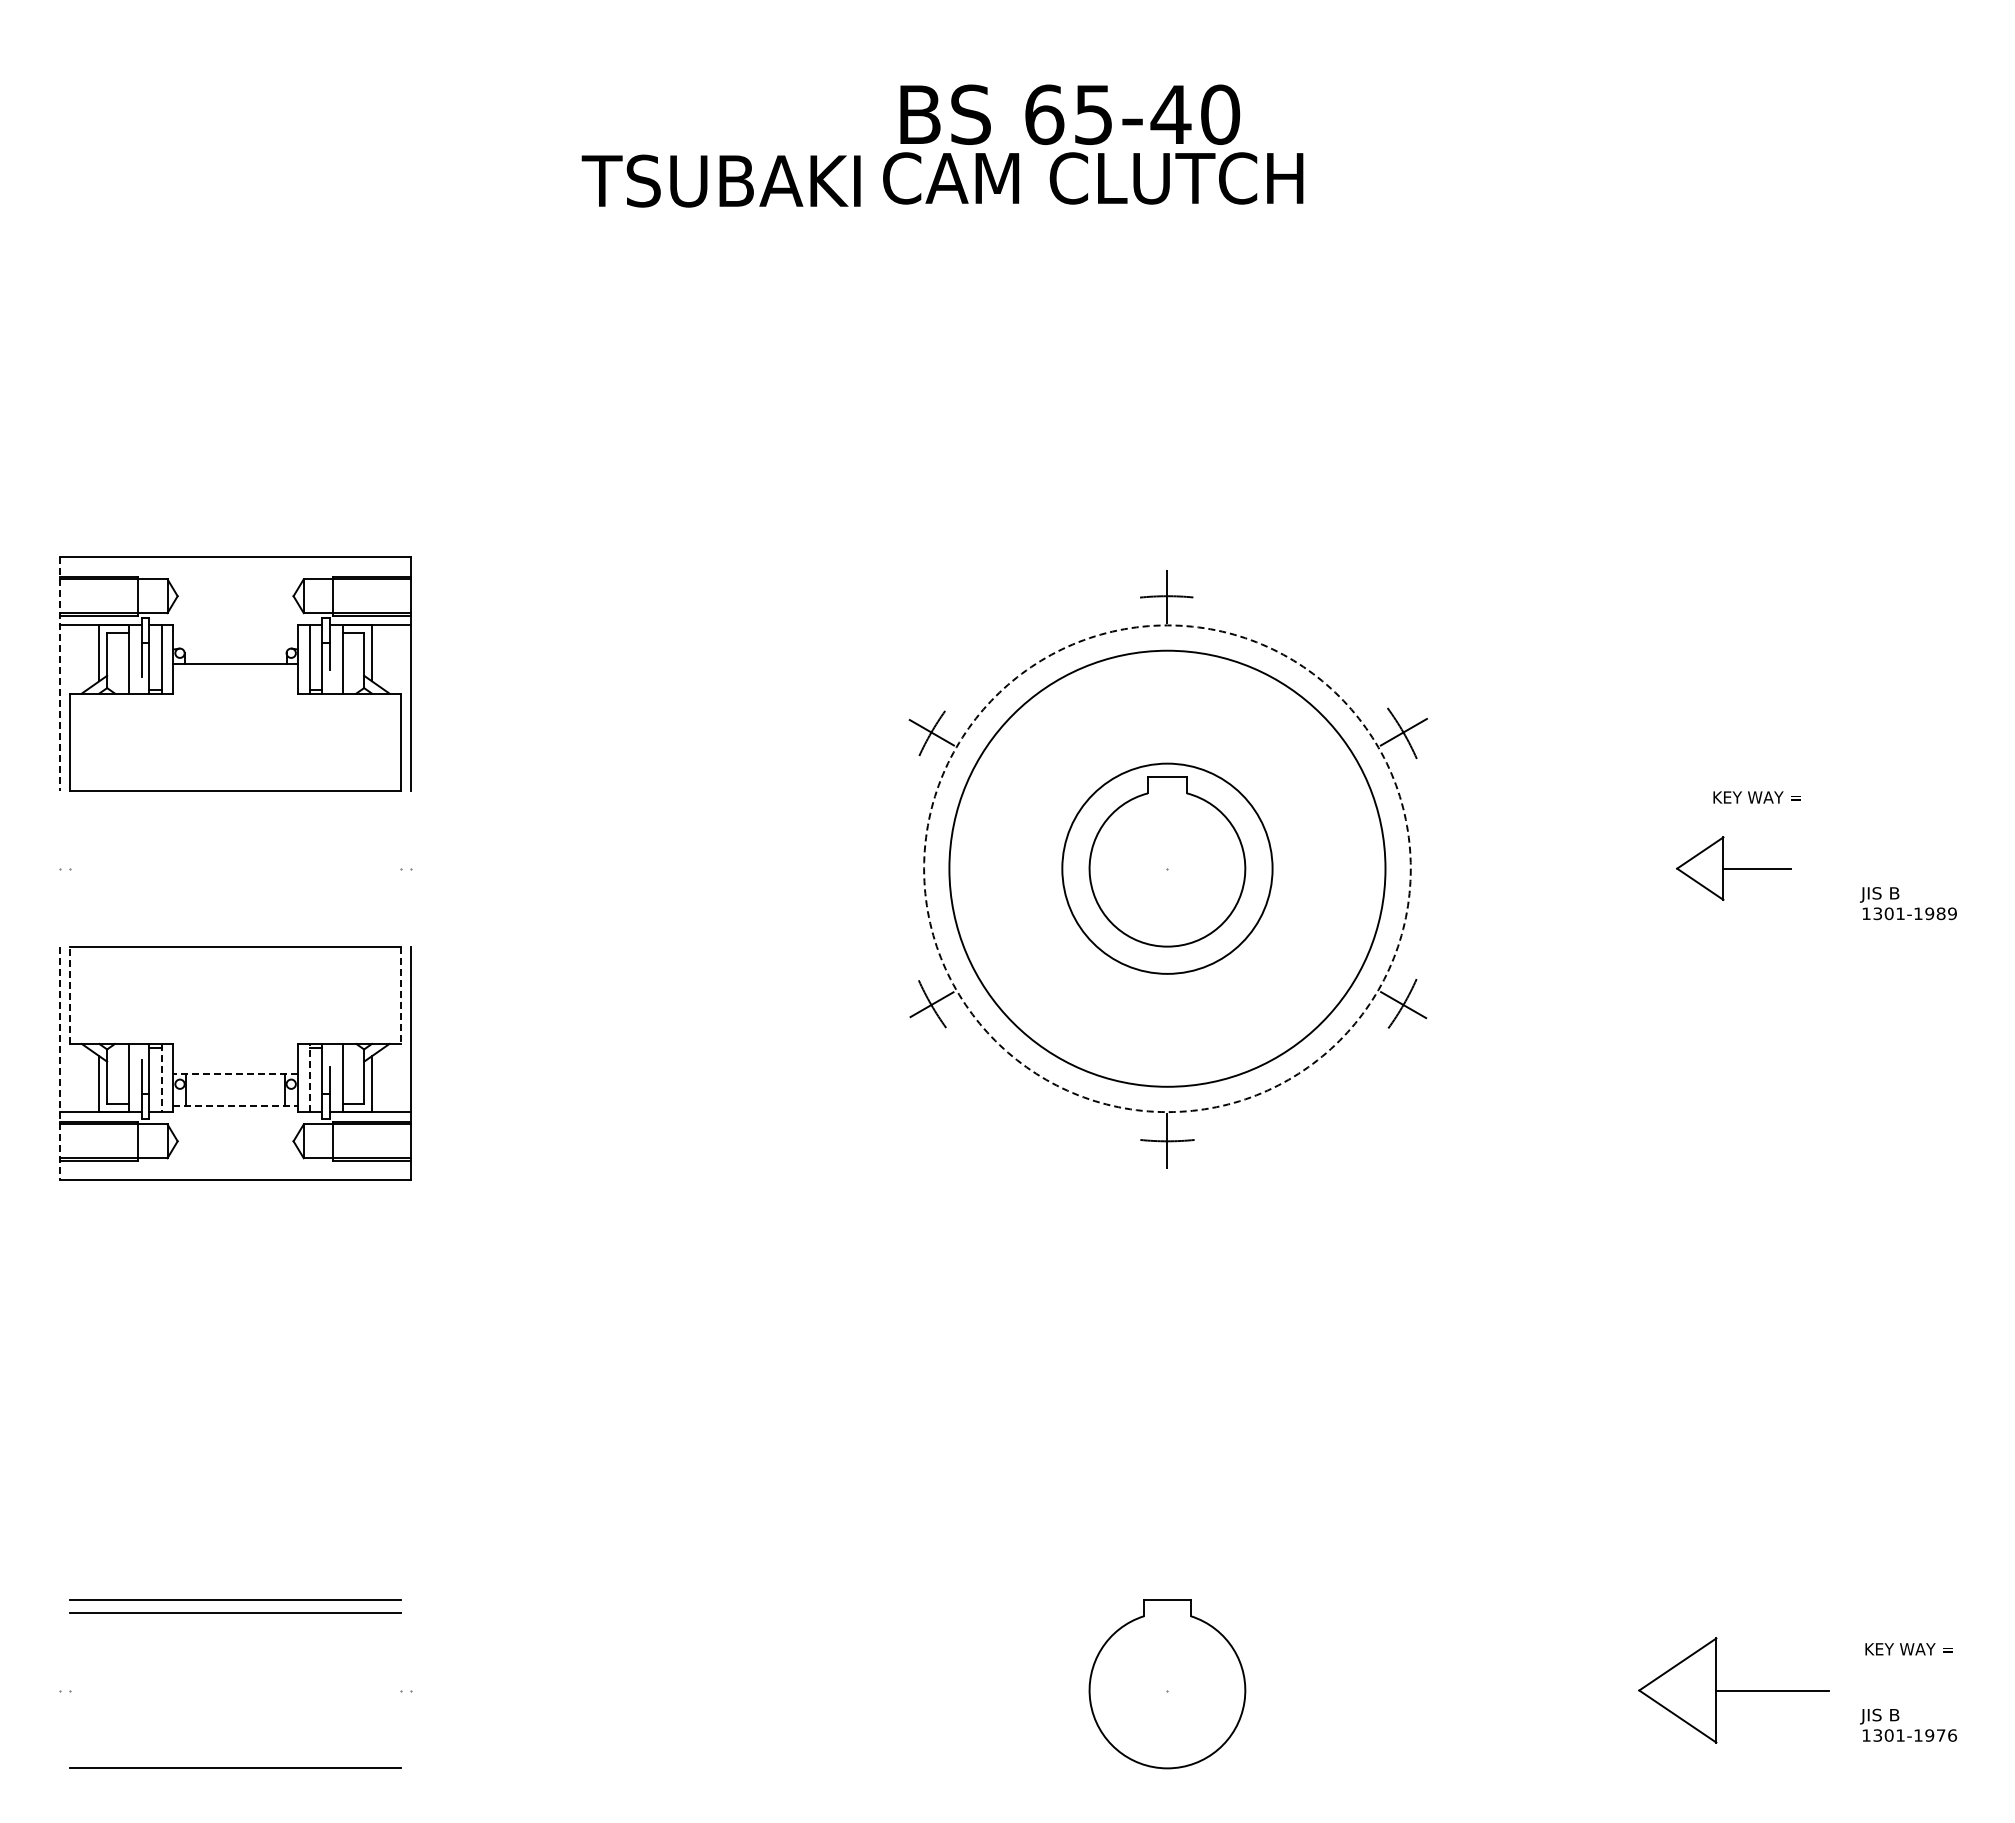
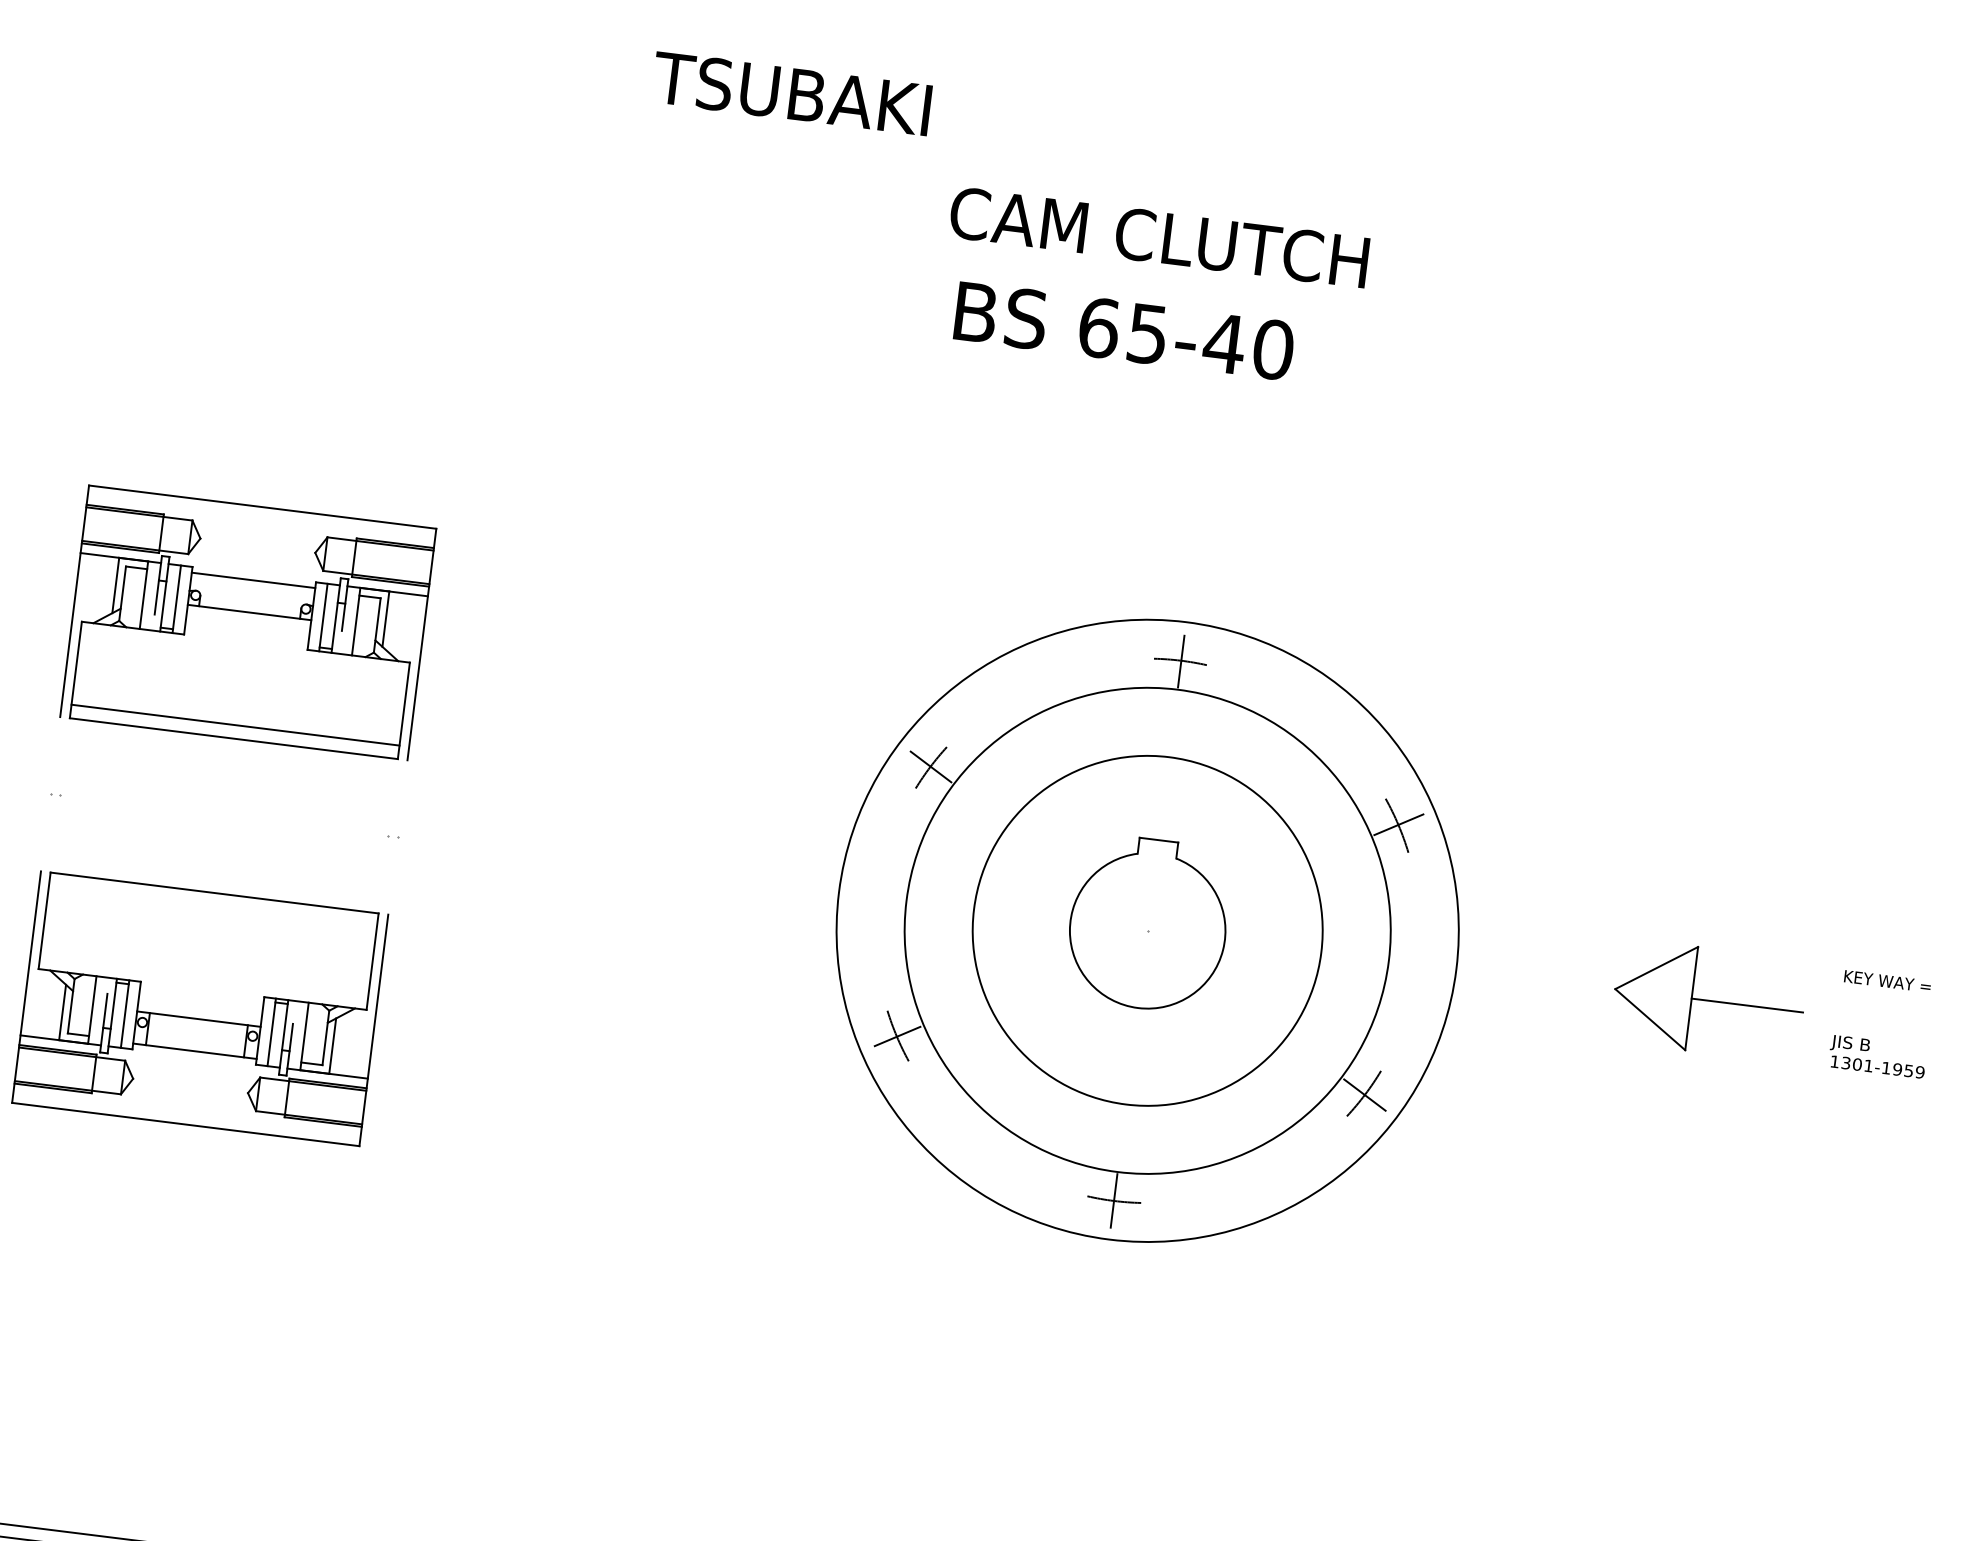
text: (1070, 114) -> (1124, 330), moved
text: (720, 180) -> (791, 93), moved
line: (235, 631) -> (253, 580), added
line: (60, 674) -> (74, 601), dashed -> solid
line: (235, 777) -> (235, 725), added
text: (1756, 797) -> (1887, 981), moved
circle: (1166, 868) -> (1146, 930), size x1.43
circle: (1167, 868) -> (1147, 930), dashed -> solid
circle: (1167, 868) -> (1147, 930), size x1.67
part: (1733, 868) -> (1708, 1000), size x1.67
text: (1940, 913) -> (1908, 1070), 1301-1989 -> 1301-1959
line: (70, 995) -> (44, 921), dashed -> solid
line: (401, 995) -> (372, 961), dashed -> solid
line: (60, 1063) -> (26, 987), dashed -> solid
line: (235, 1073) -> (198, 1018), dashed -> solid
line: (309, 1077) -> (271, 1031), dashed -> solid
line: (161, 1078) -> (124, 1014), dashed -> solid
line: (236, 1106) -> (195, 1051), dashed -> solid

